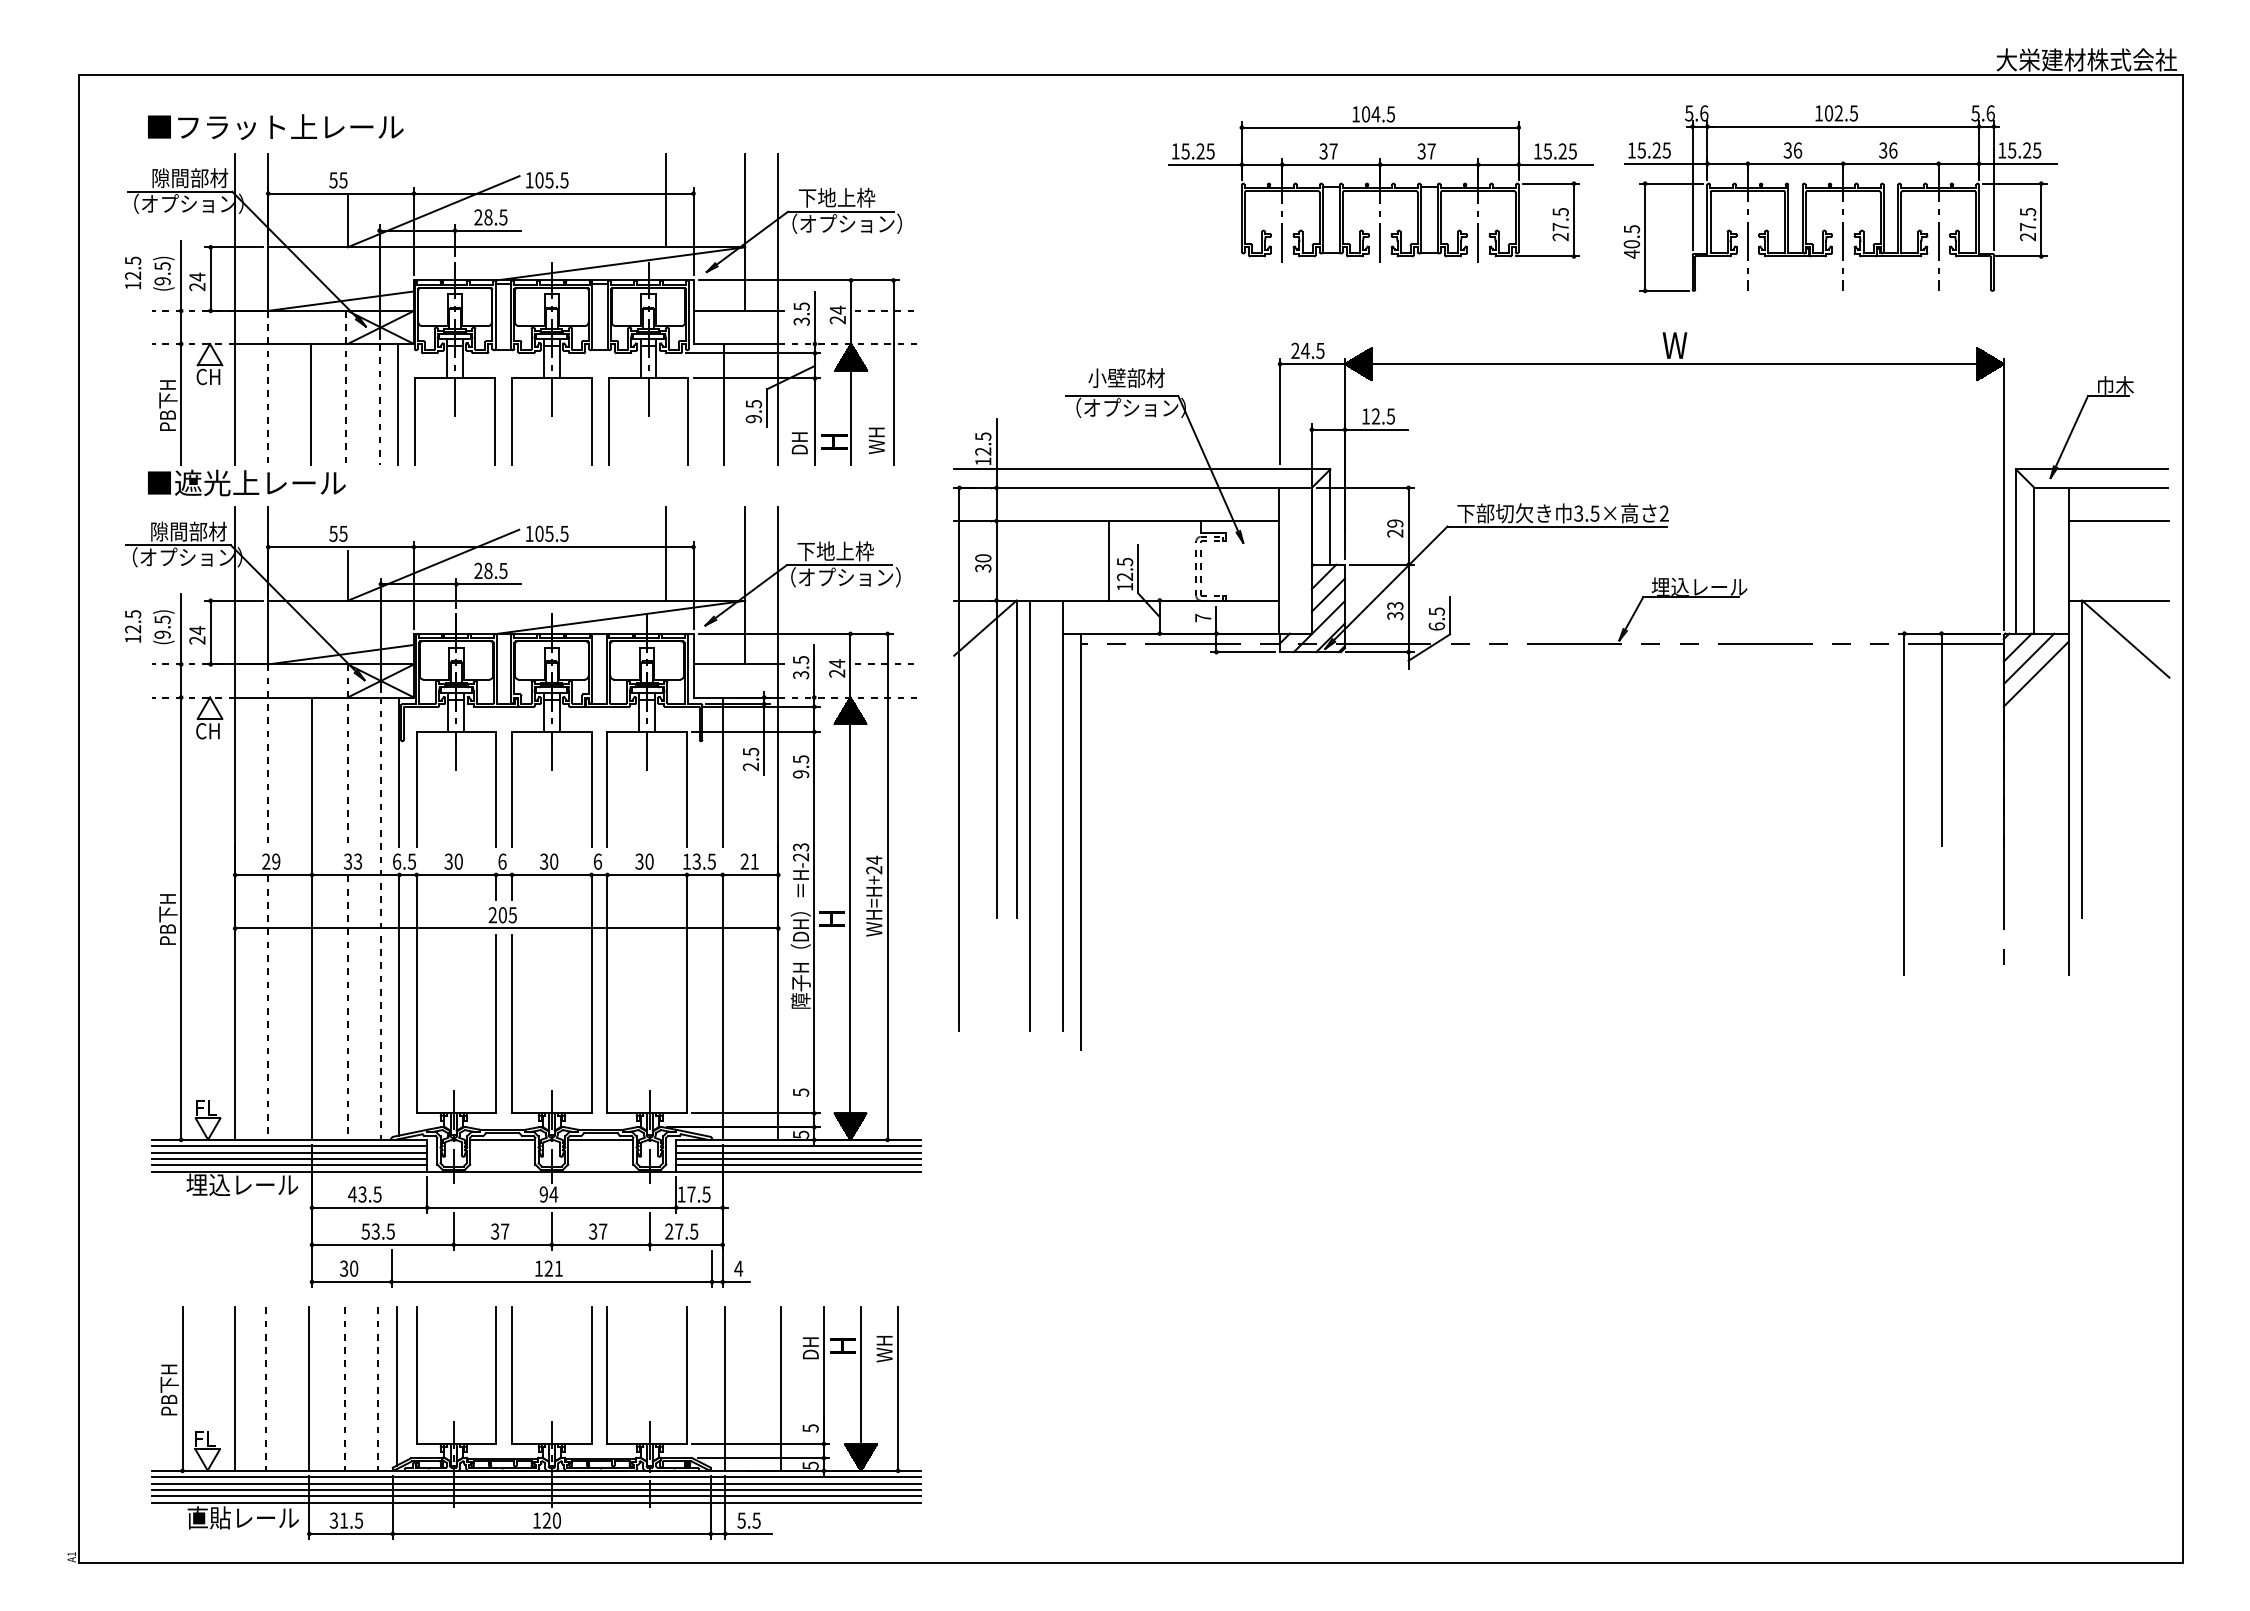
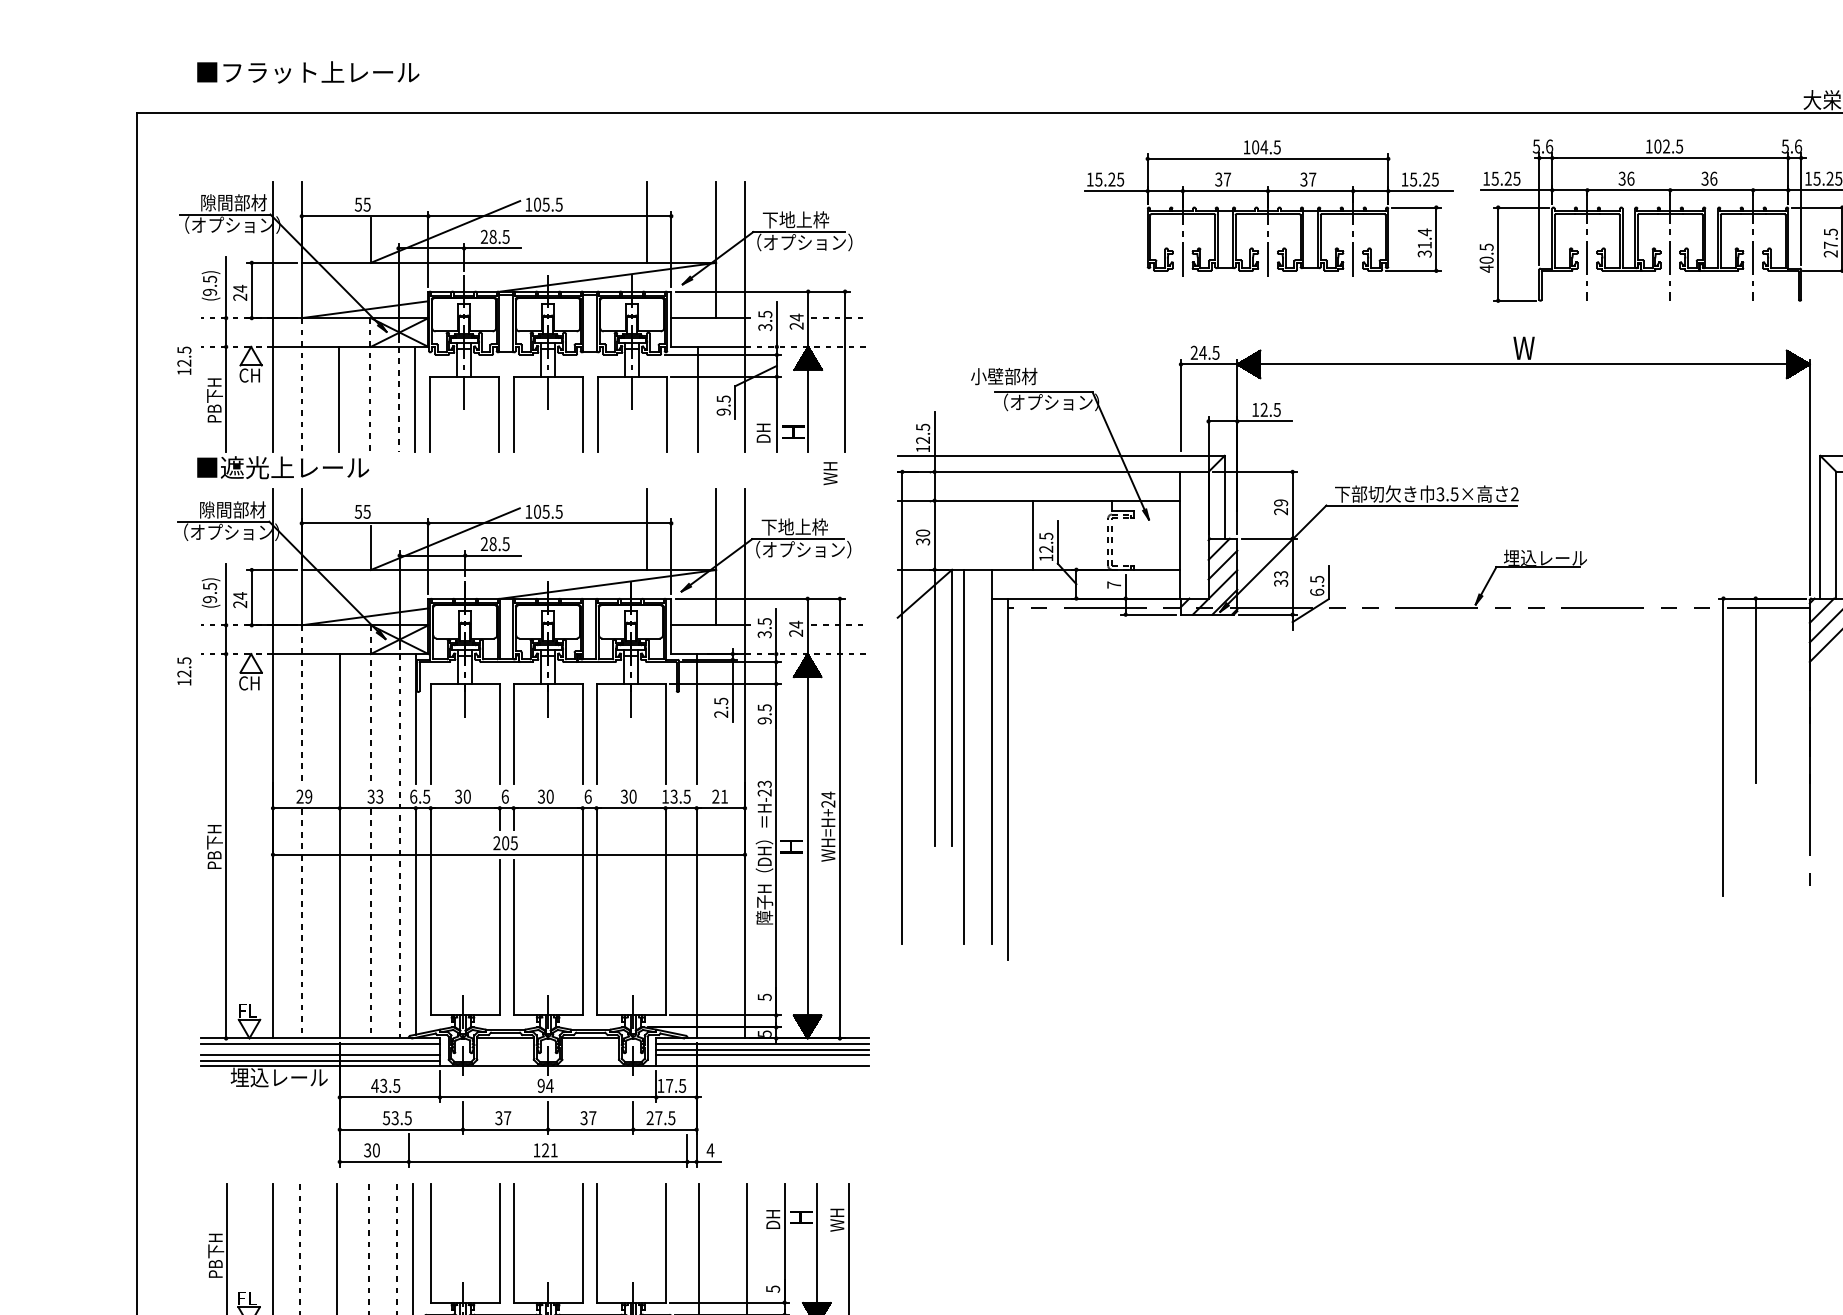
text: (275, 126) -> (308, 71), moved
text: (1560, 224) -> (1424, 243), 27.5 -> 31.4
text: (133, 272) -> (184, 360), moved
text: (1126, 377) -> (1004, 376), moved
text: (876, 440) -> (830, 473), moved
text: (133, 626) -> (184, 671), moved
line: (289, 1152) -> (320, 1049), removed
line: (798, 1165) -> (762, 1060), removed

